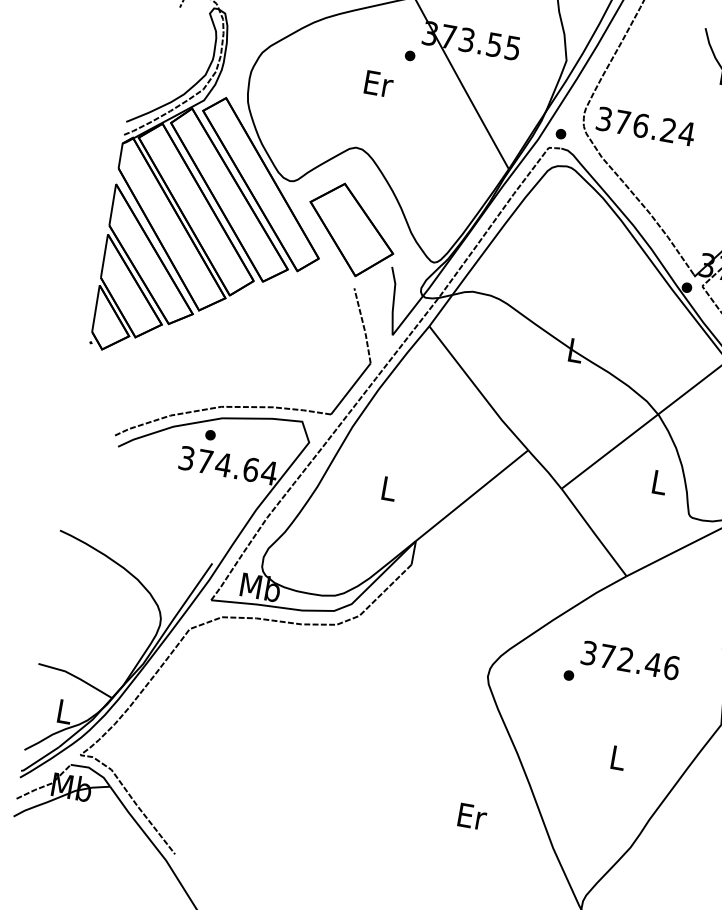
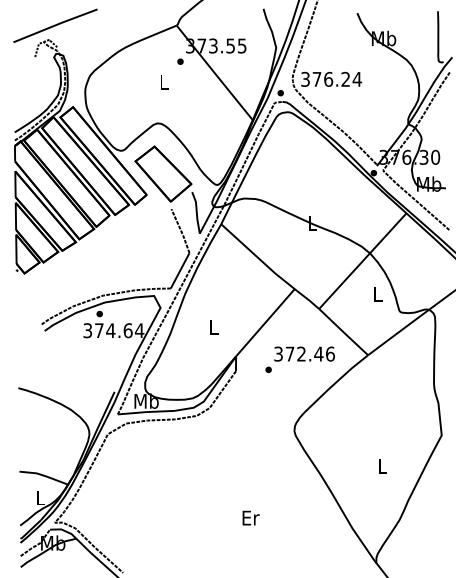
text: (379, 82) -> (164, 81), Er -> L
text: (620, 667) -> (299, 359), moved
text: (471, 815) -> (250, 517), moved

